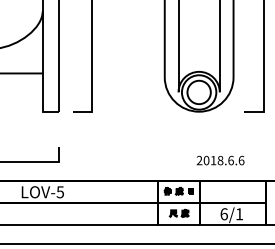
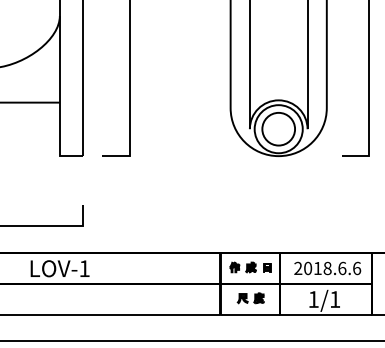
text: (220, 160) -> (327, 268), moved
text: (60, 192) -> (84, 268), LOV-5 -> LOV-1
text: (224, 214) -> (313, 299), 6/1 -> 1/1

